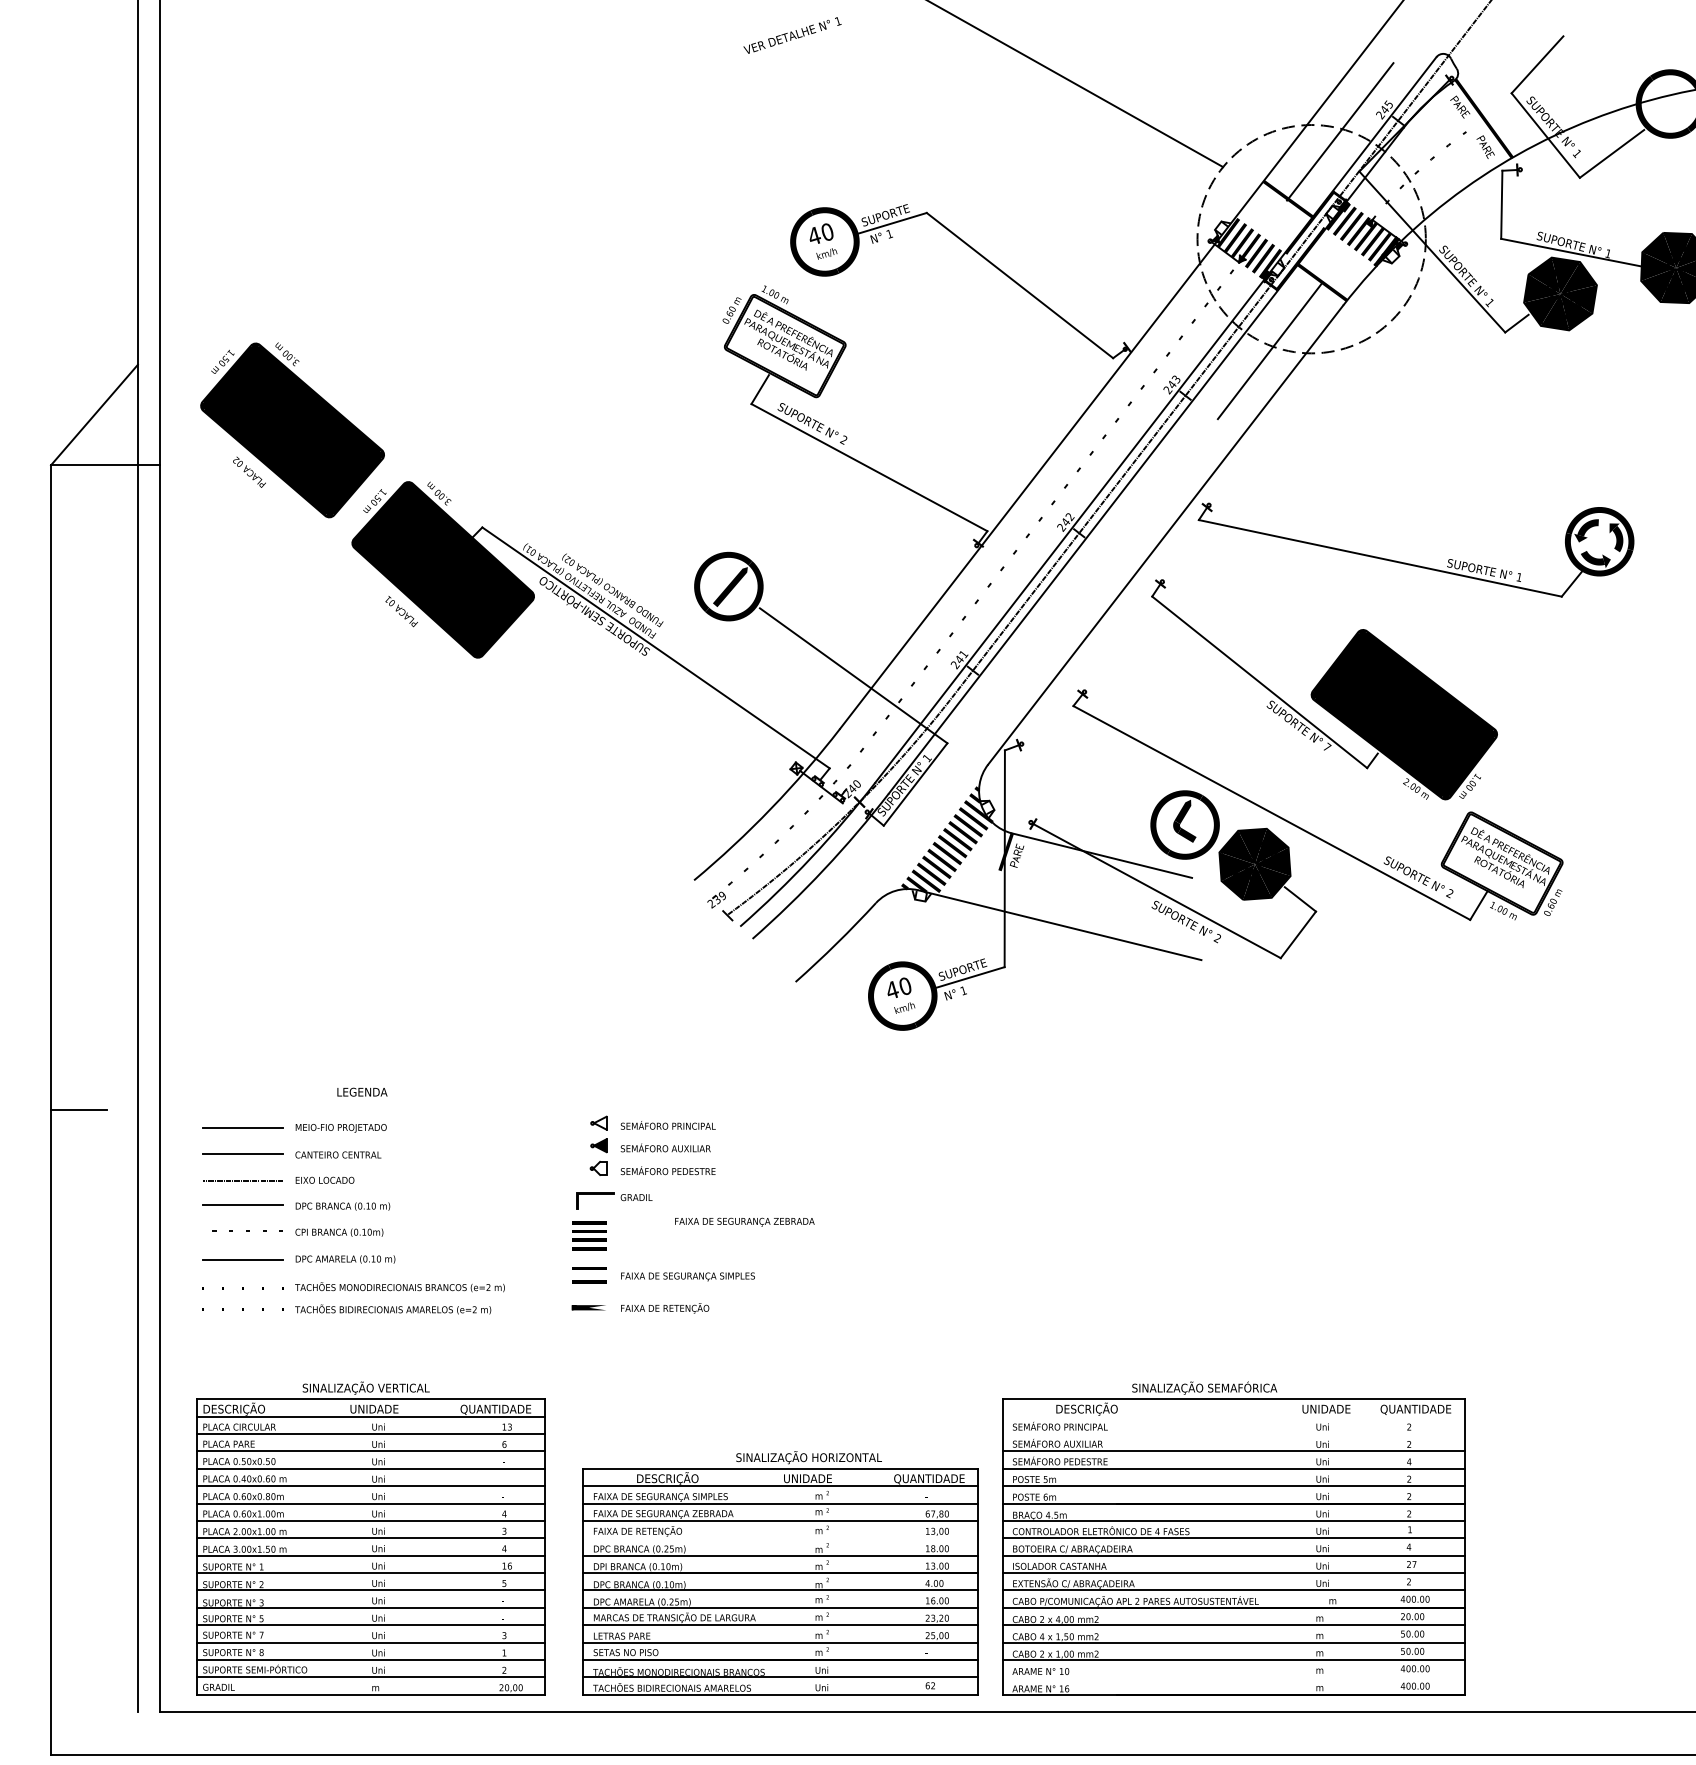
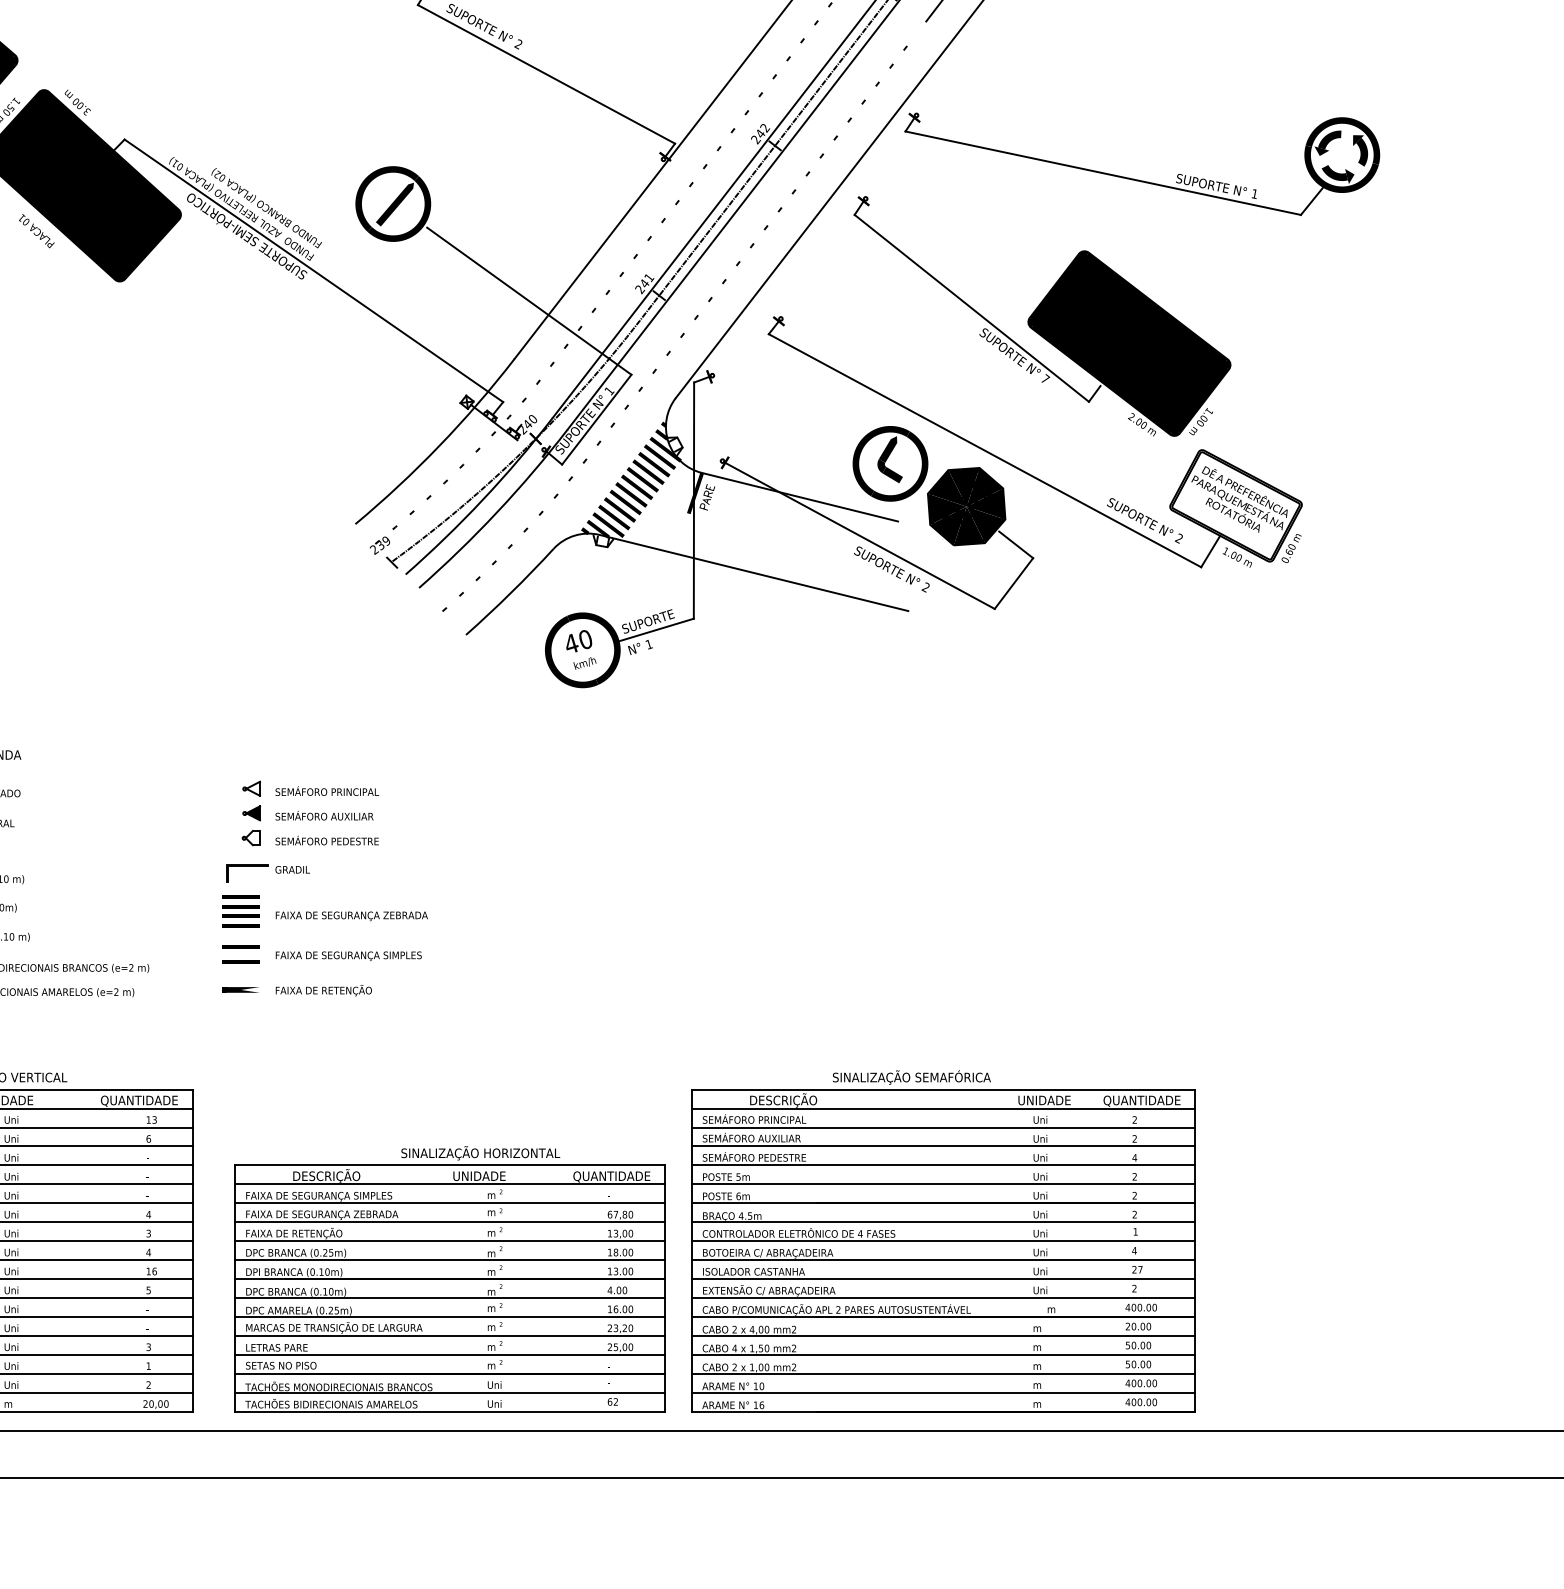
curve: (993, 706) -> (681, 334), added
text: (744, 1221) -> (351, 915), moved
line: (1233, 1416) -> (943, 1108), added
line: (1233, 1434) -> (943, 1128), added
line: (780, 1538) -> (449, 1241), added
line: (1233, 1677) -> (943, 1392), added

